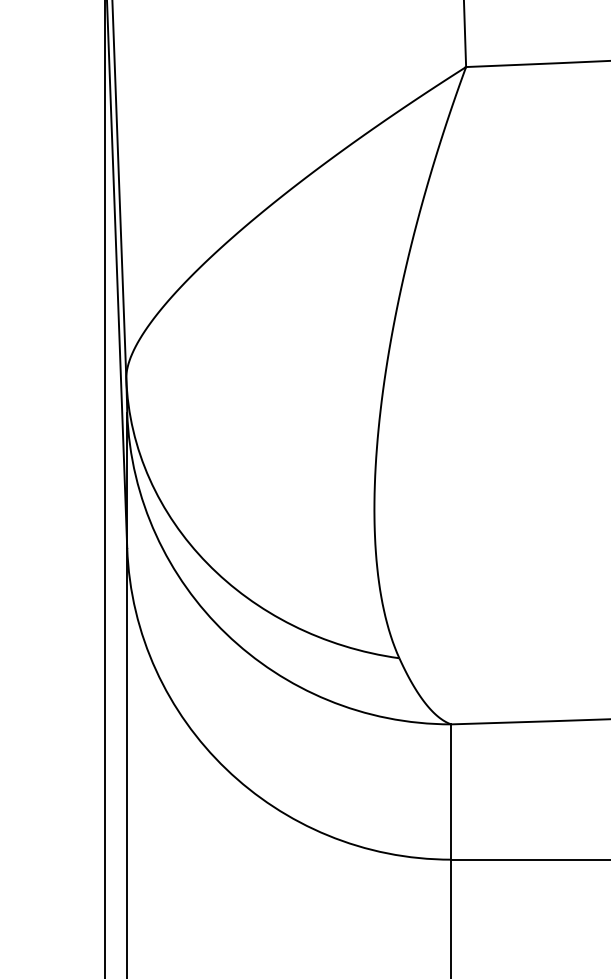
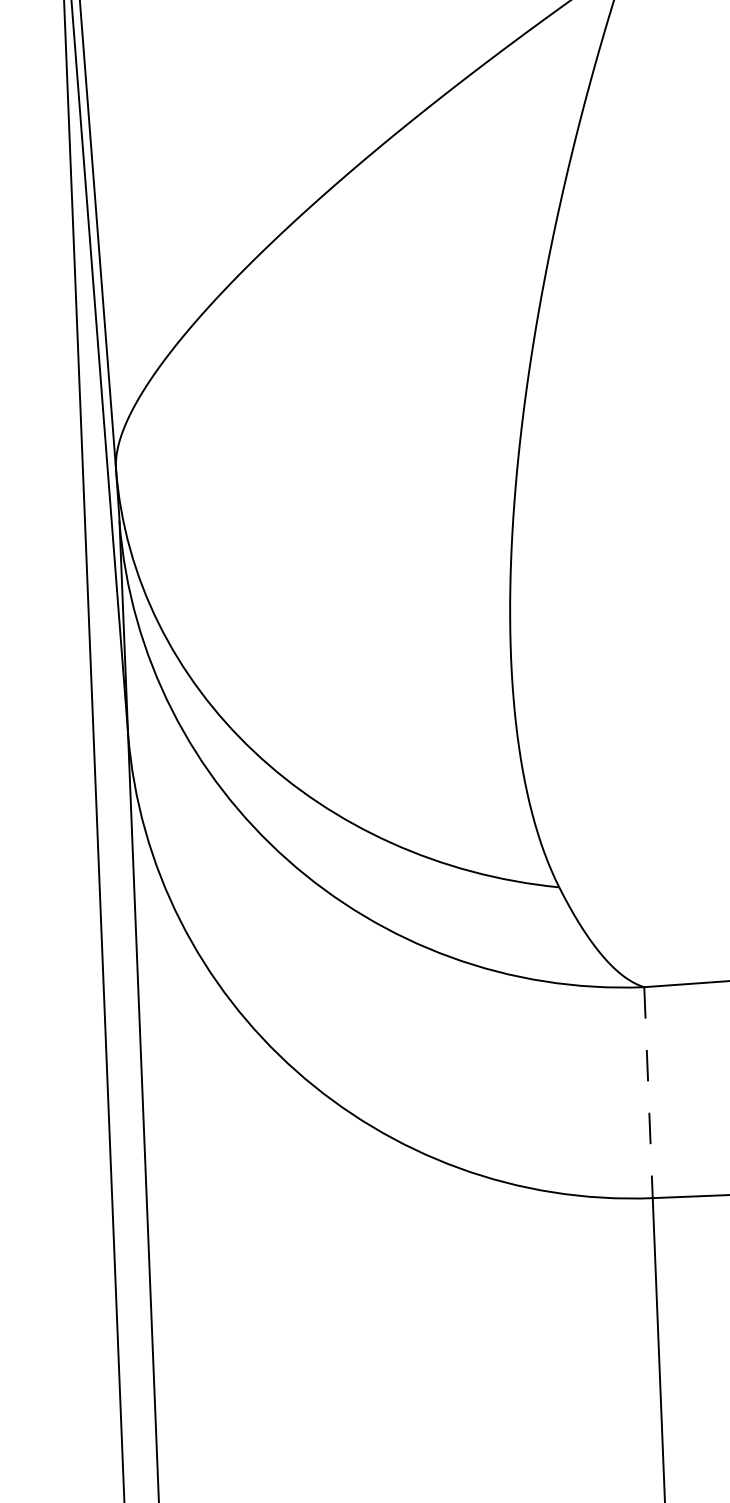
line: (451, 792) -> (648, 1093), solid -> dashed

